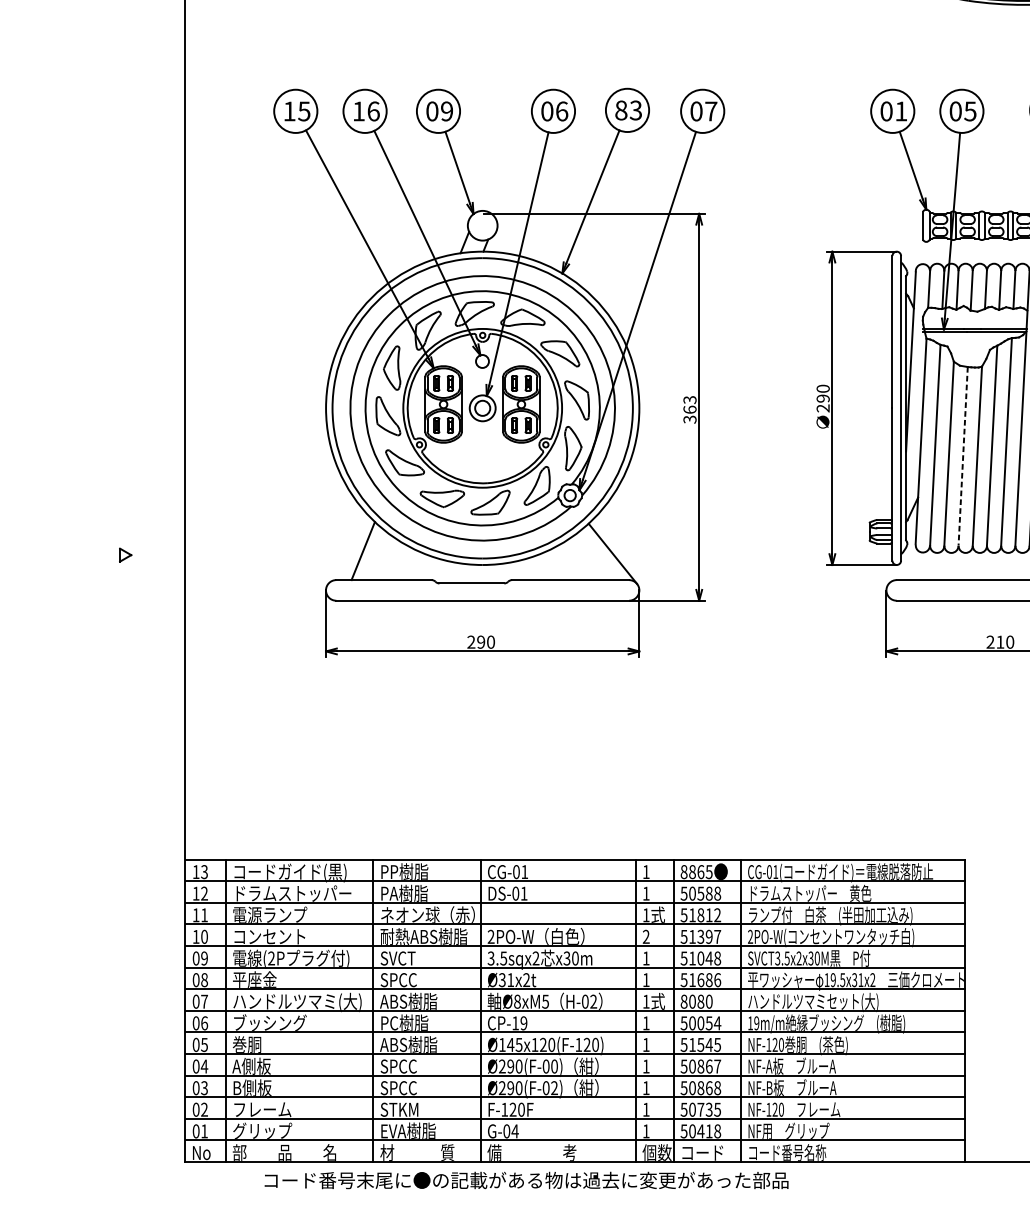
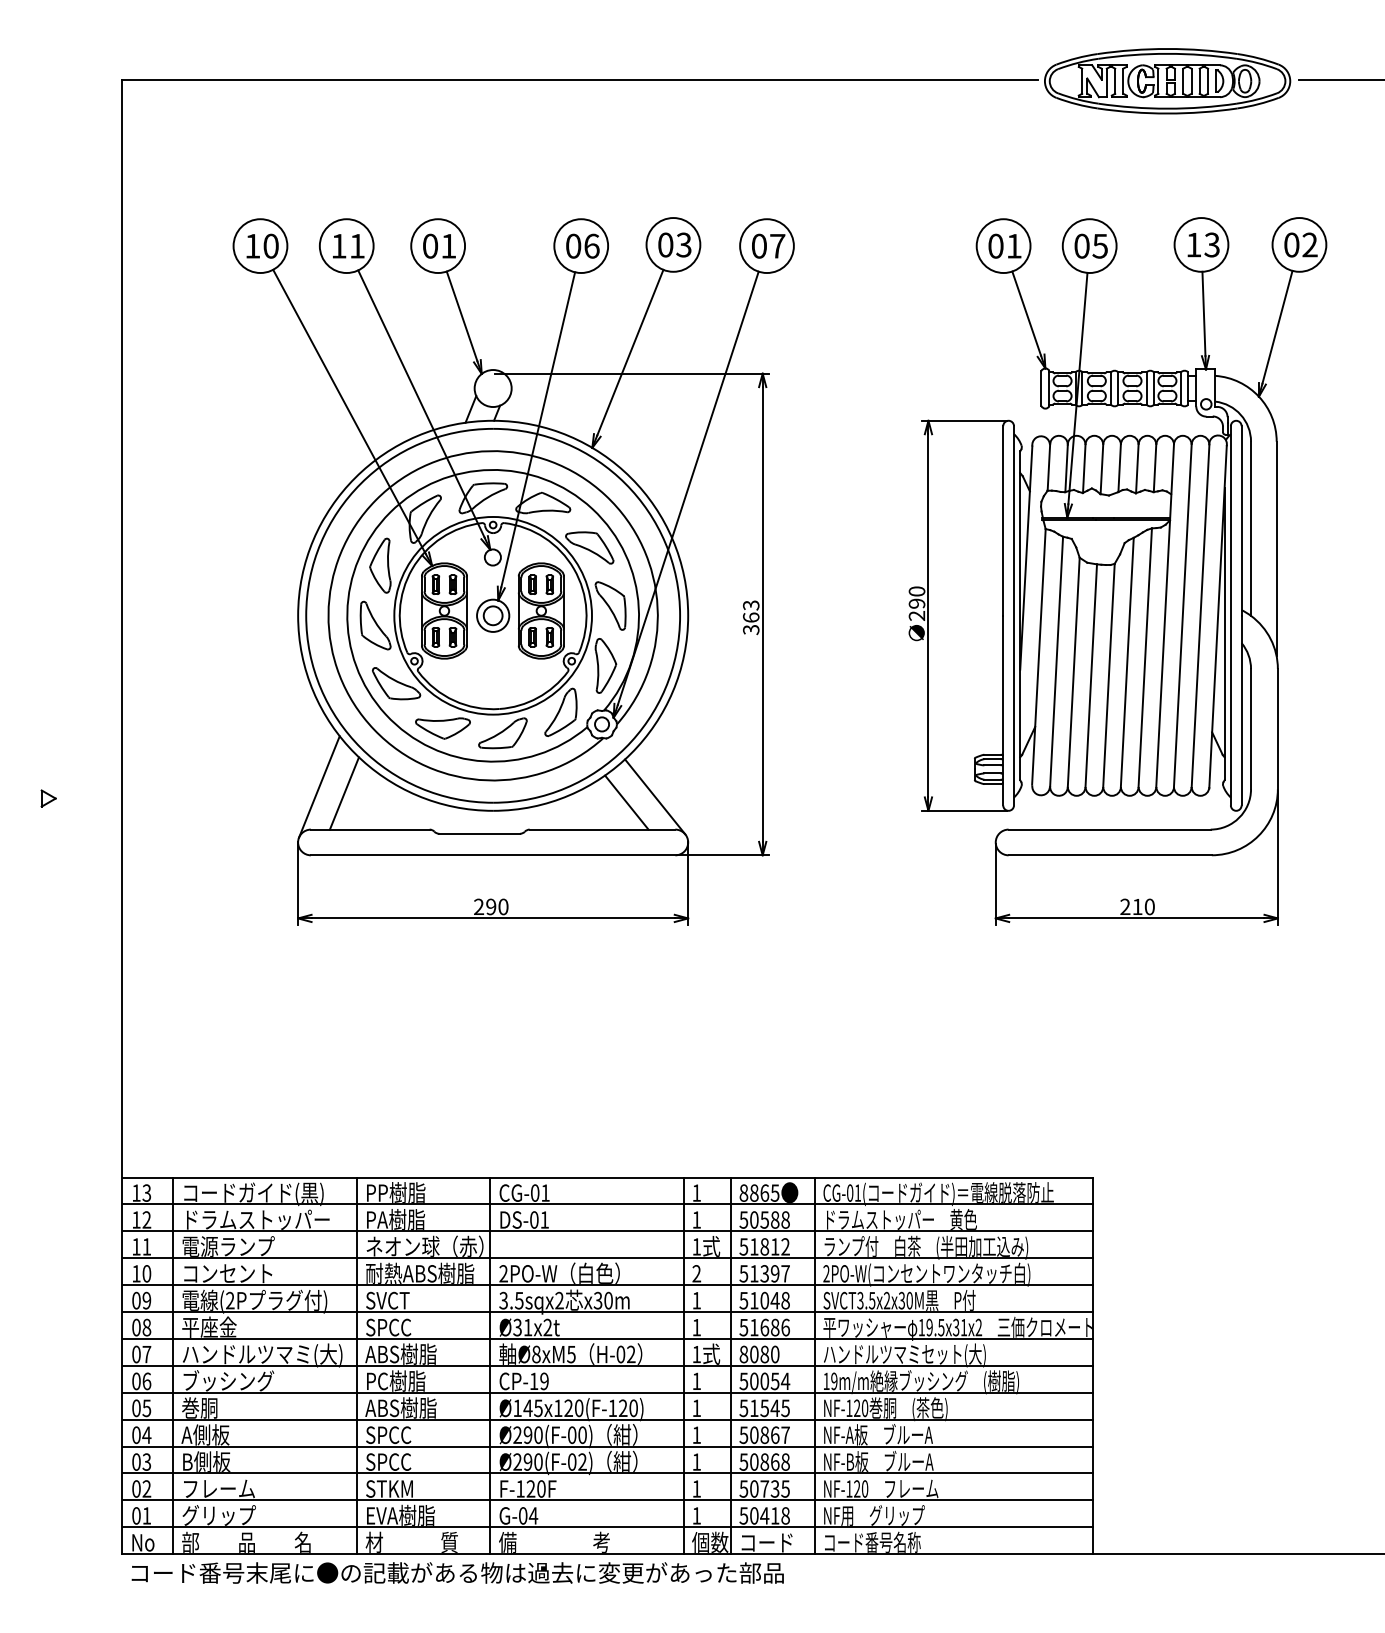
text: (303, 110) -> (270, 245), 15 -> 10
text: (373, 110) -> (357, 245), 16 -> 11
text: (446, 110) -> (448, 245), 09 -> 01
text: (621, 110) -> (665, 245), 83 -> 03
line: (963, 456) -> (1091, 675), dashed -> solid
line: (343, 545) -> (319, 786), added
line: (589, 558) -> (626, 802), added
text: (526, 1180) -> (457, 1572), moved

